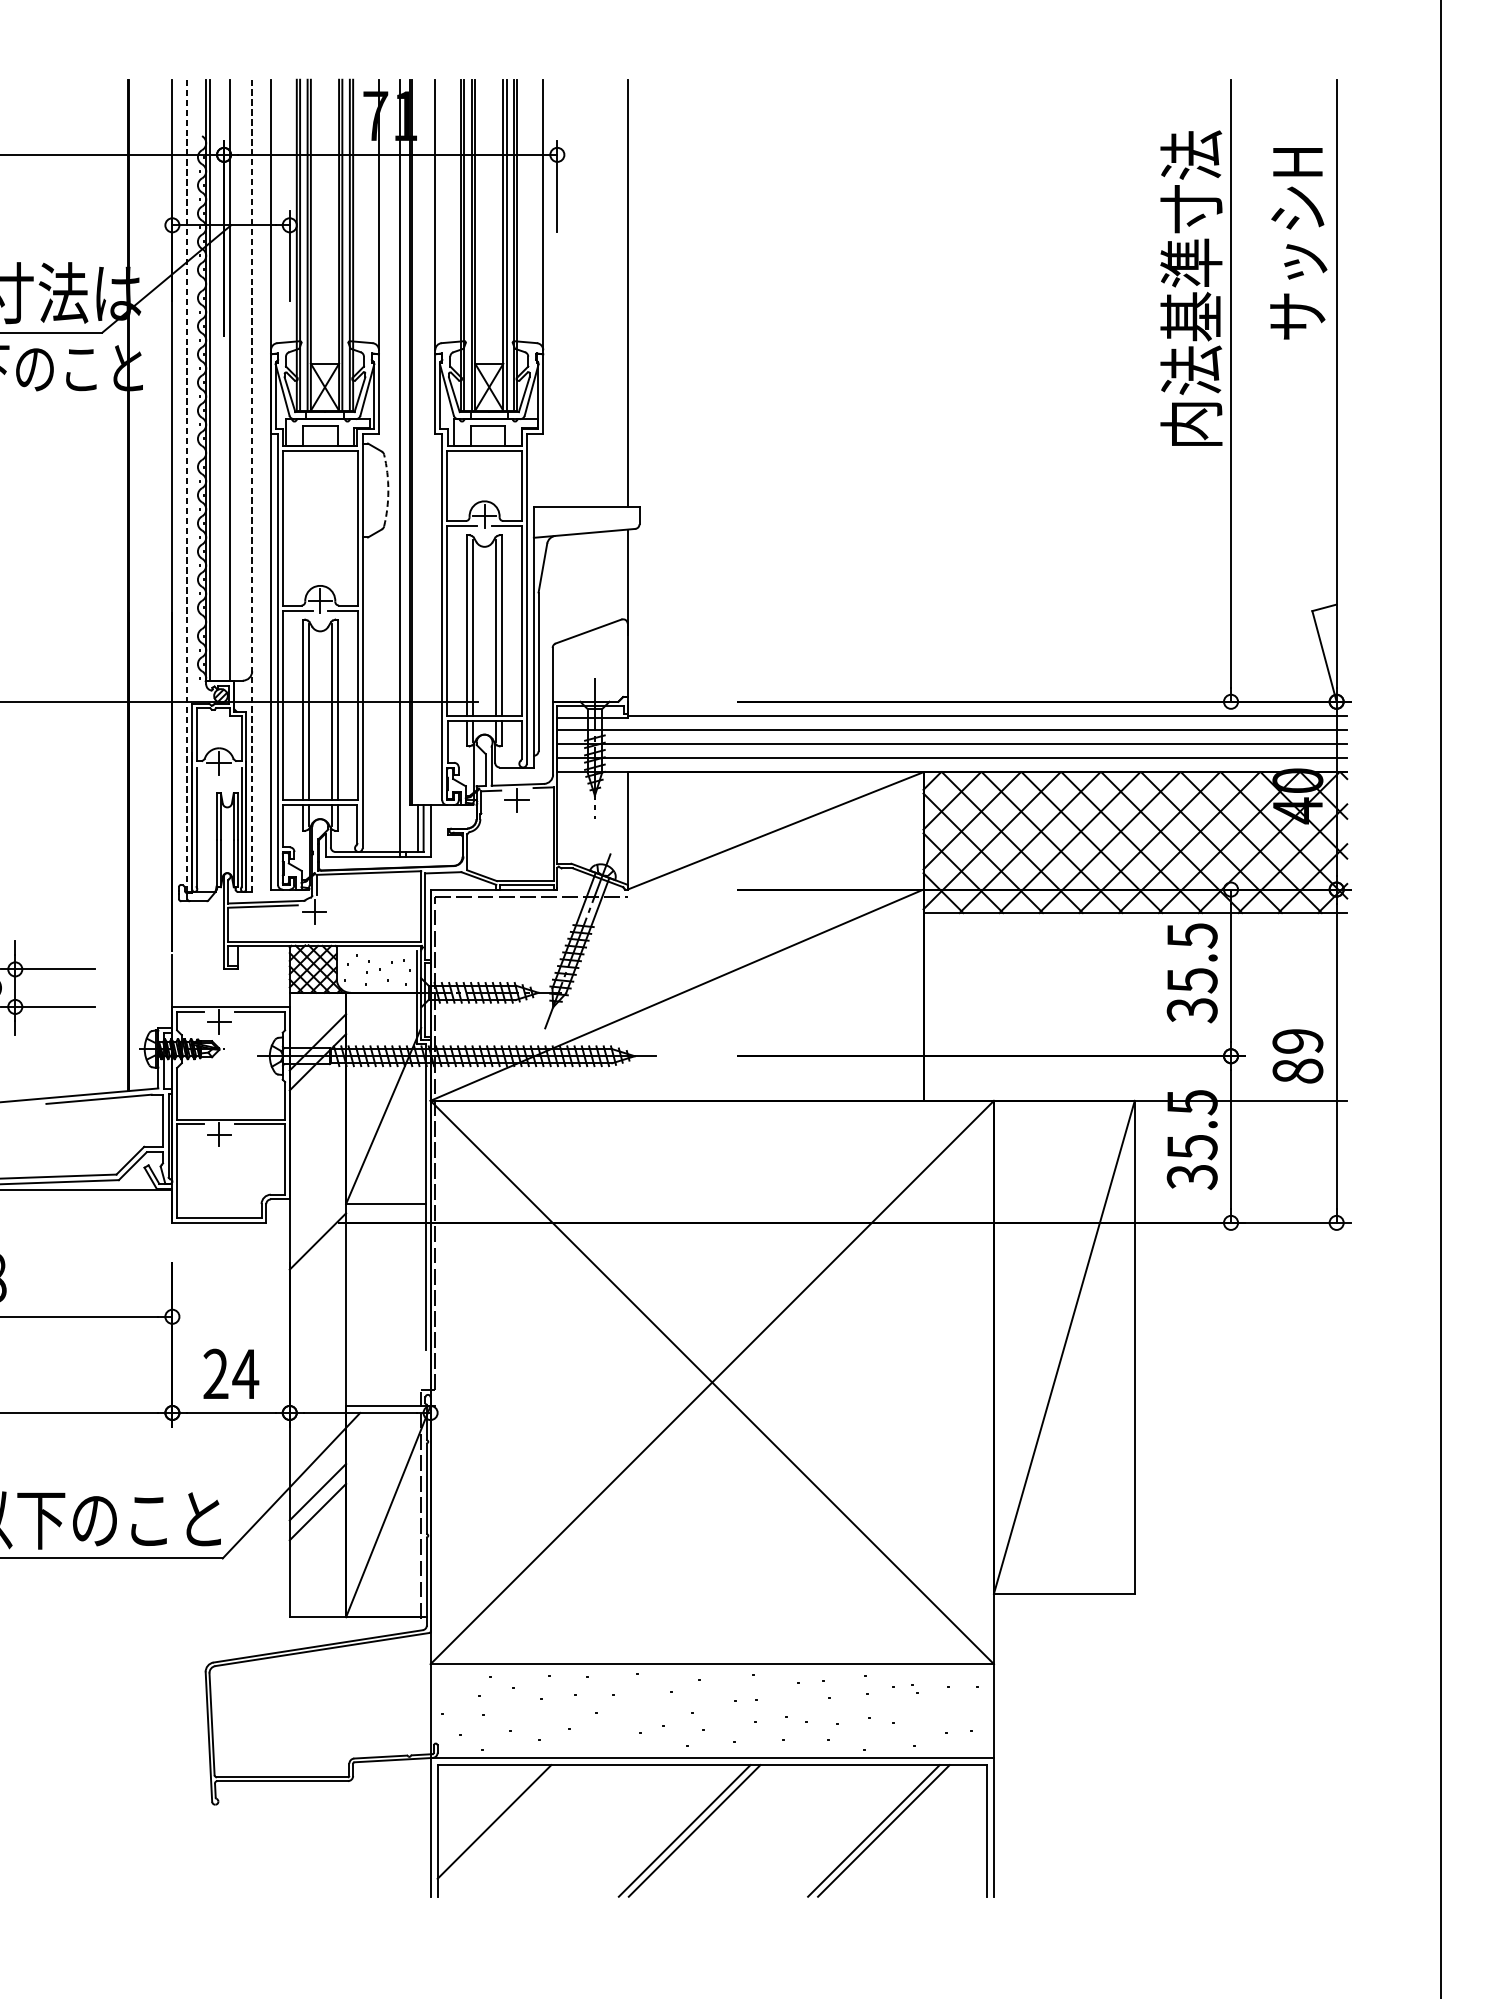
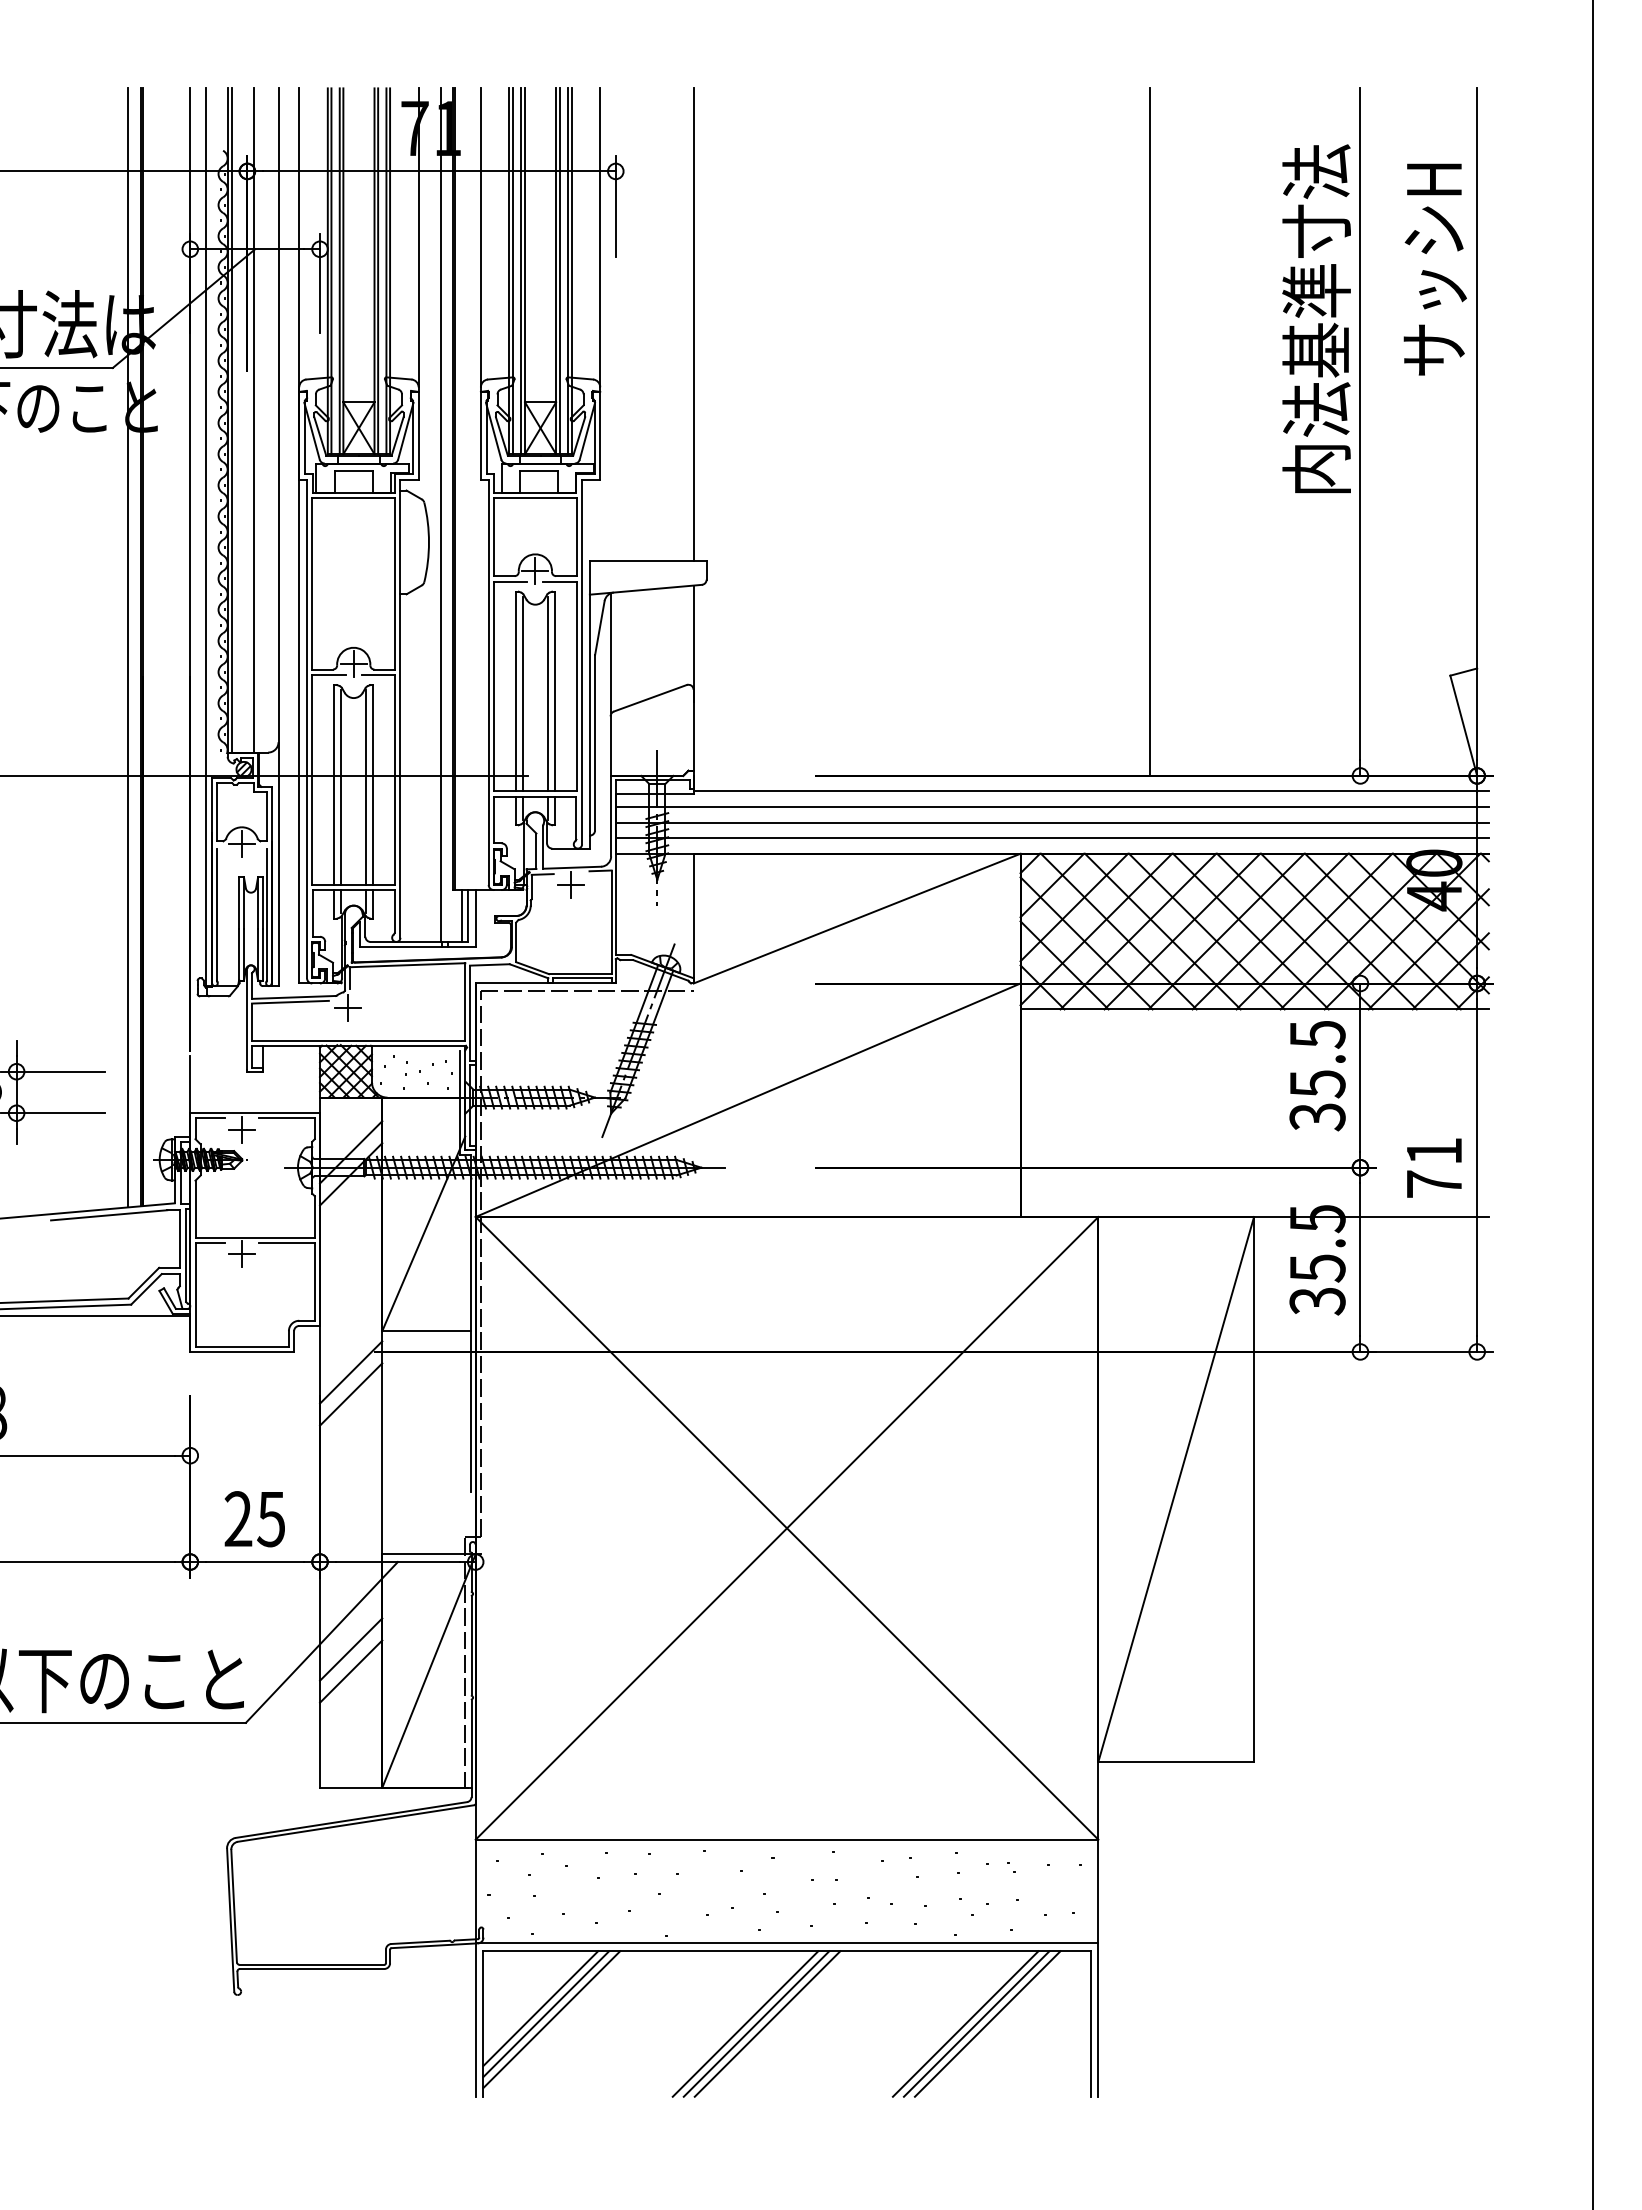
line: (1041, 390) -> (1150, 431), added
line: (186, 486) -> (205, 537), dashed -> solid
line: (252, 486) -> (278, 537), dashed -> solid
arc: (388, 490) -> (429, 542), dashed -> solid
line: (116, 585) -> (128, 647), added
line: (553, 590) -> (611, 652), added
text: (1298, 1056) -> (1434, 1167), 89 -> 71
line: (318, 1261) -> (351, 1394), added
text: (245, 1374) -> (271, 1519), 24 -> 25
line: (489, 1816) -> (540, 2008), added
line: (499, 1826) -> (551, 2019), added
line: (674, 1830) -> (745, 2023), added
line: (893, 1830) -> (987, 2023), added

